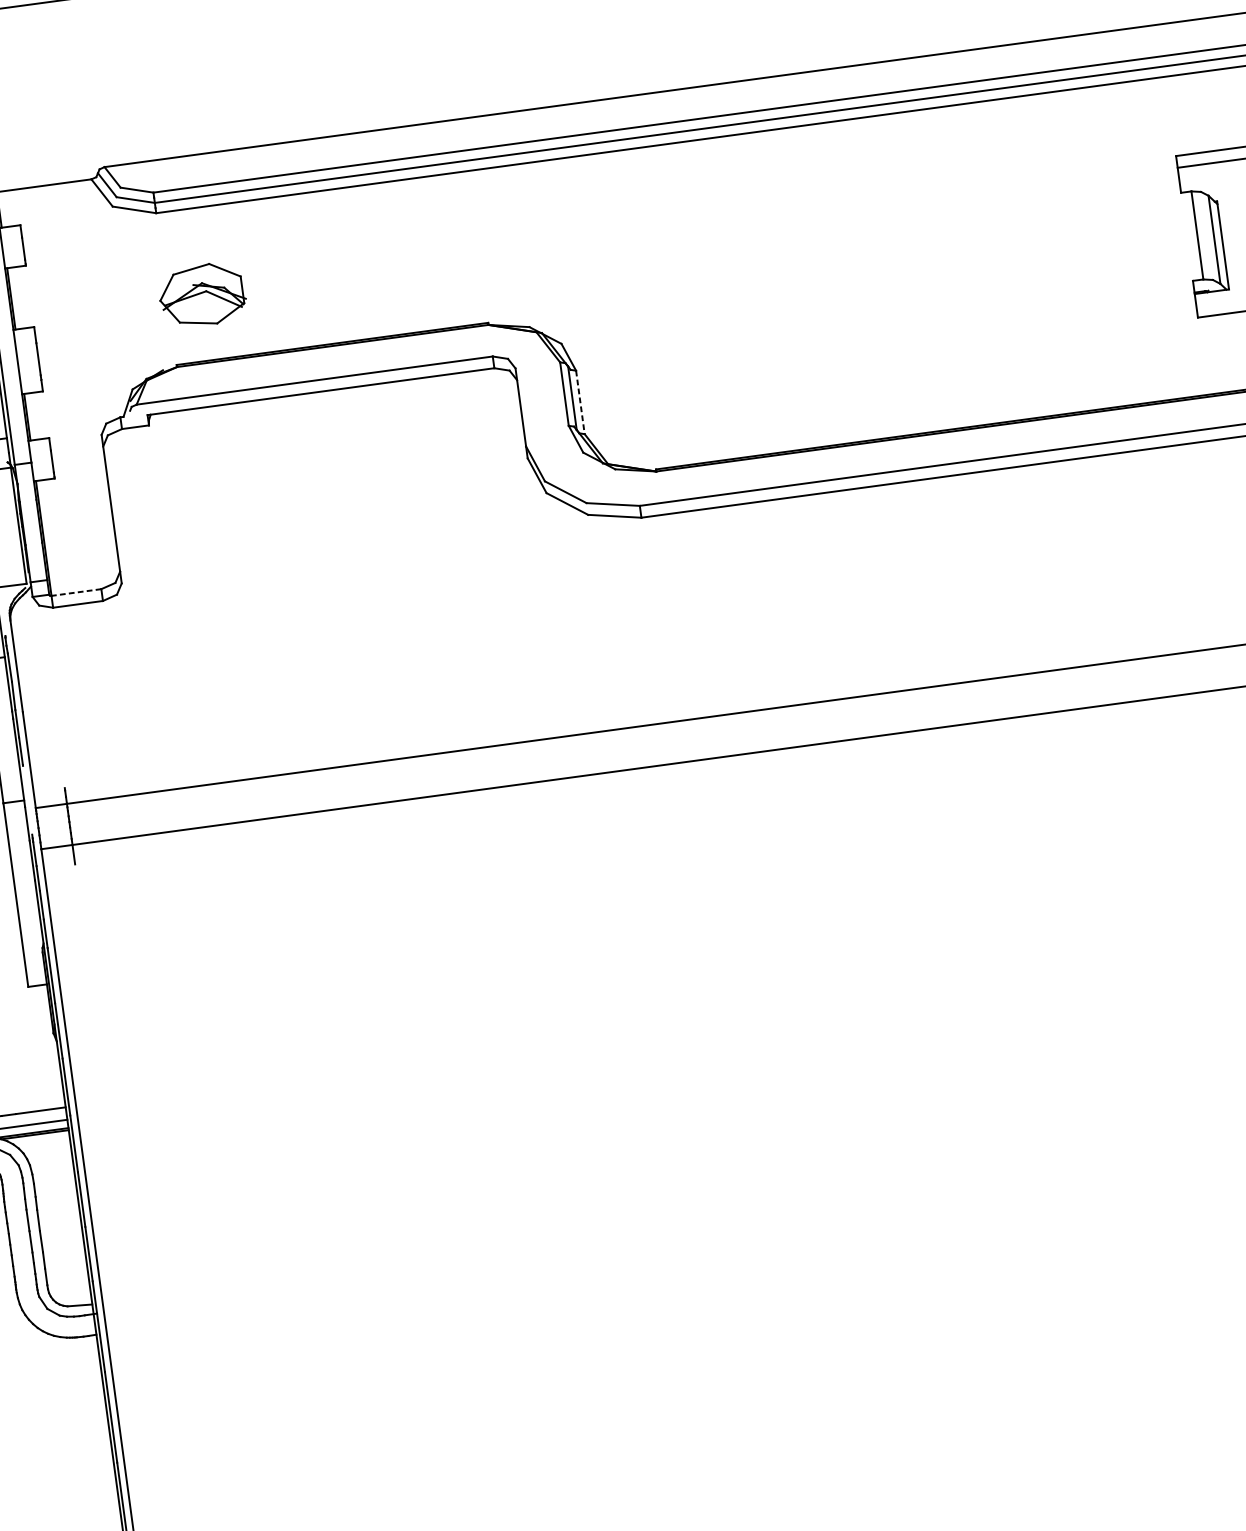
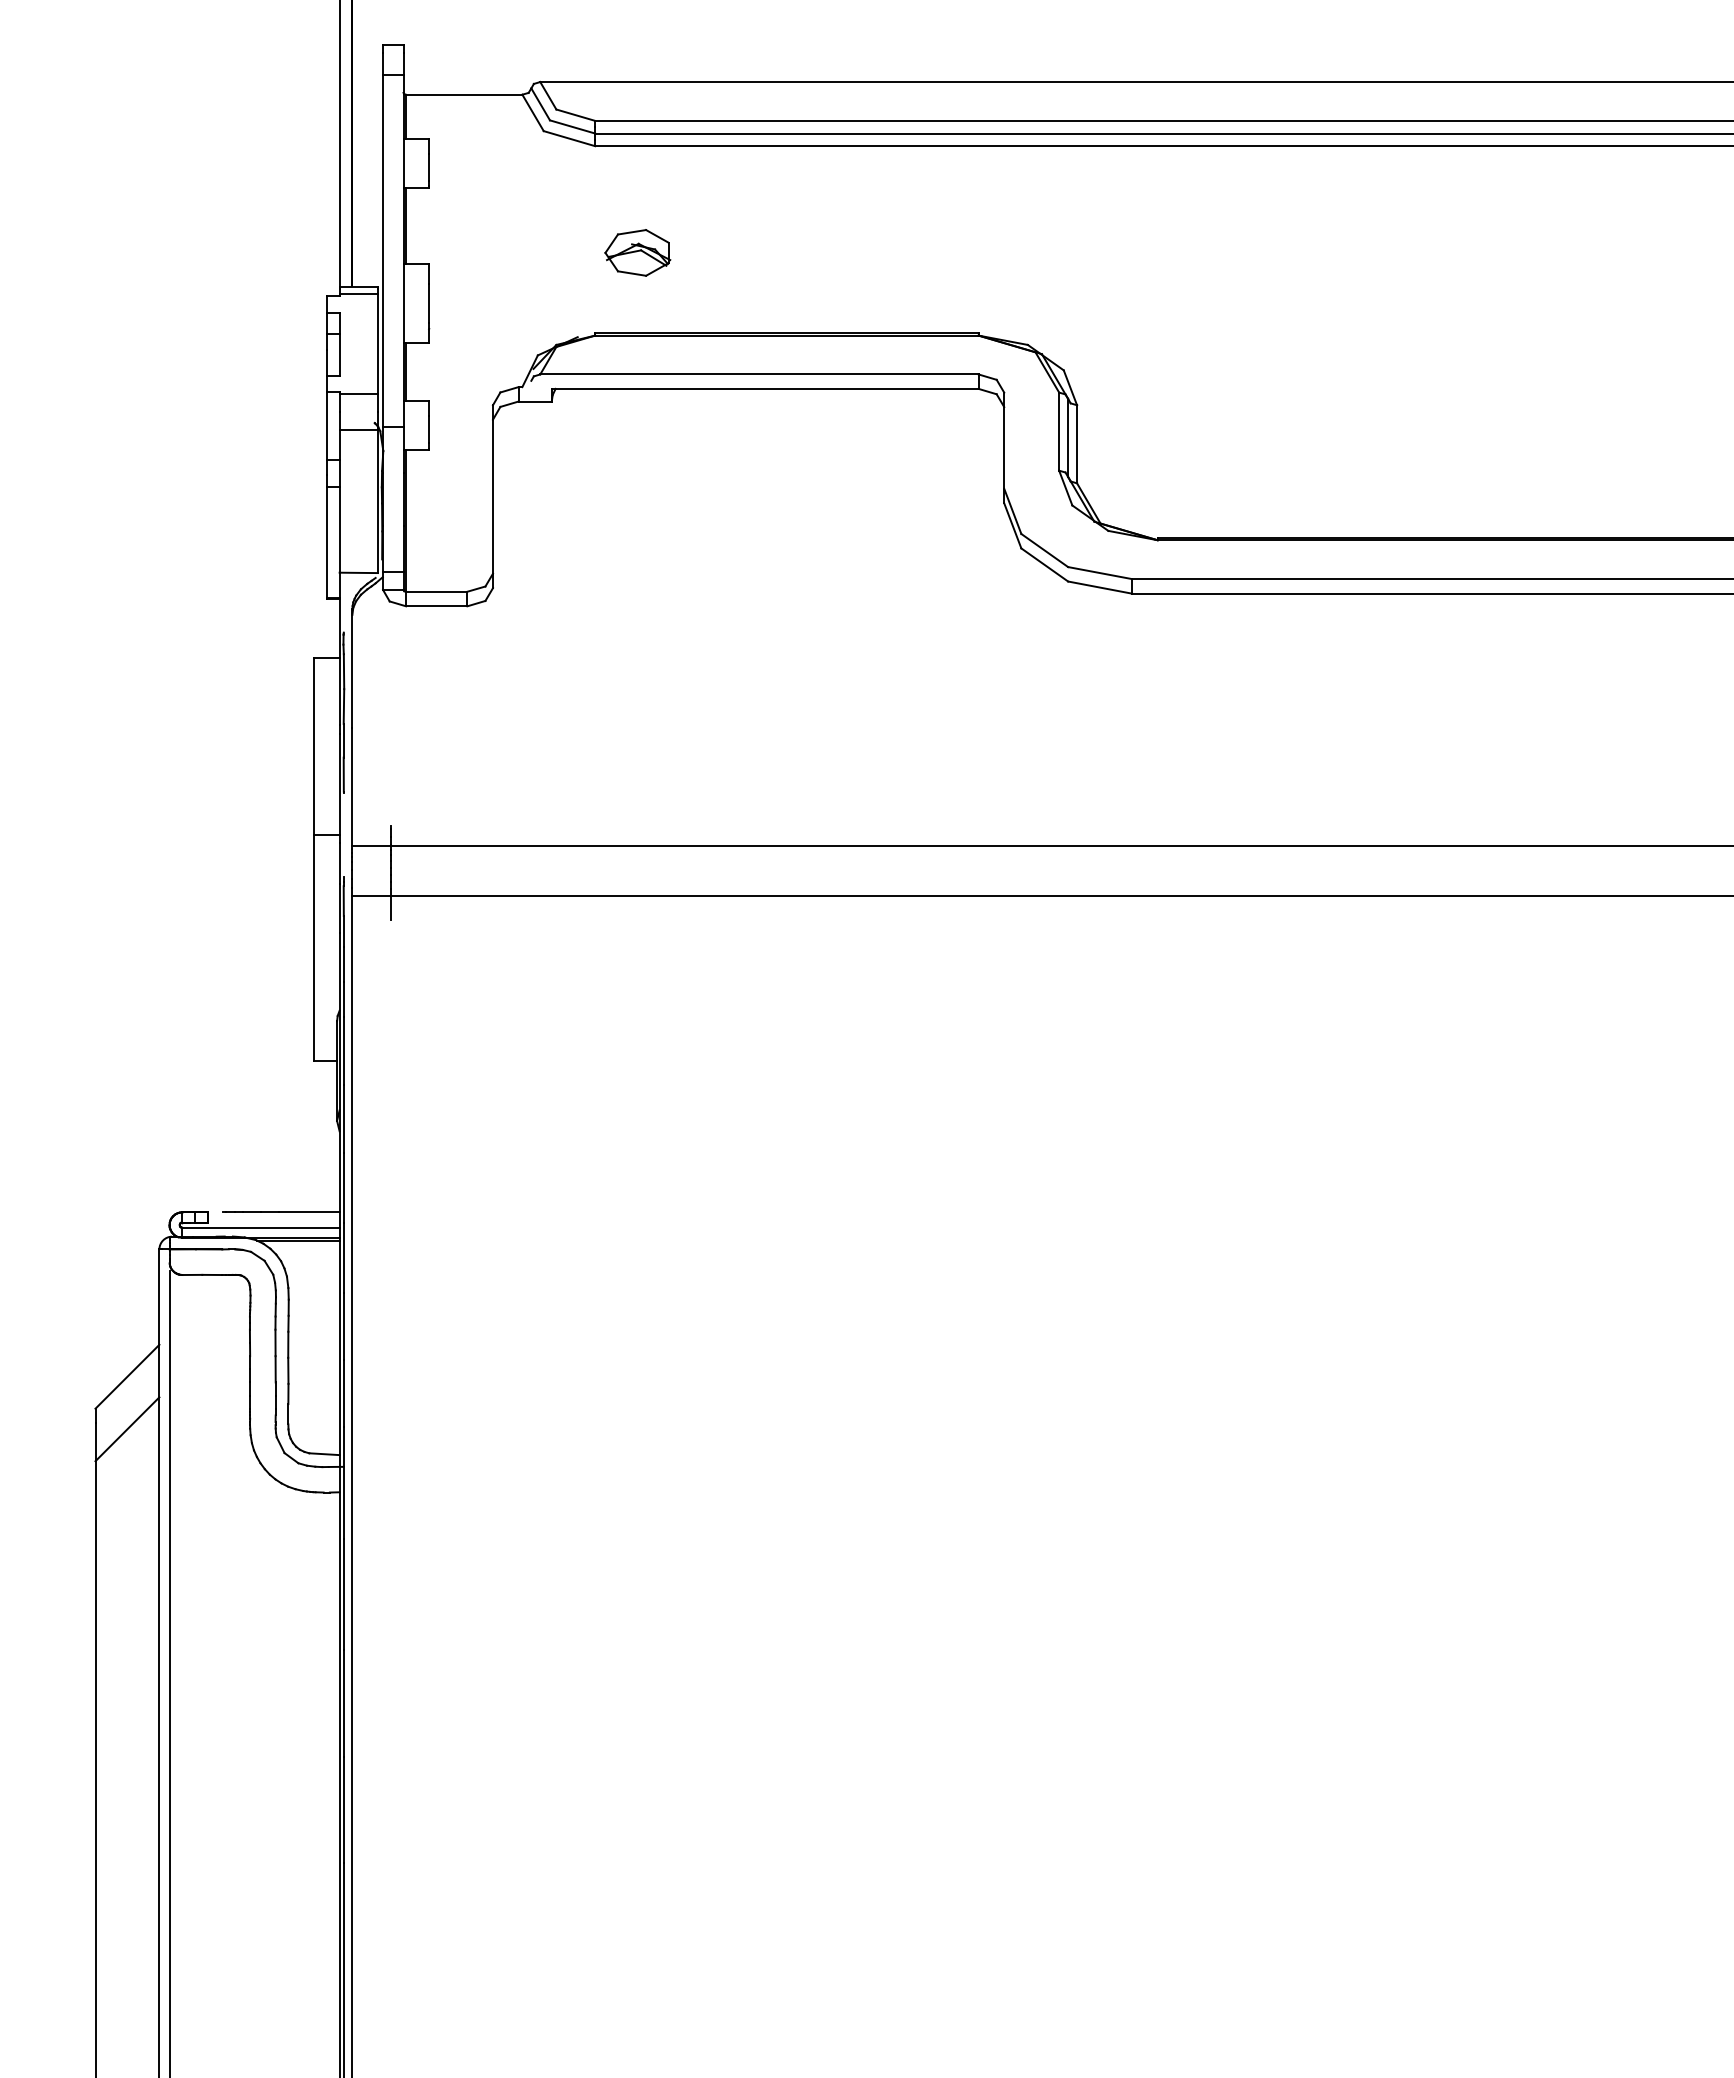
part: (202, 294) -> (637, 252), size x0.62
line: (580, 402) -> (1077, 444), dashed -> solid
line: (76, 592) -> (436, 591), dashed -> solid

